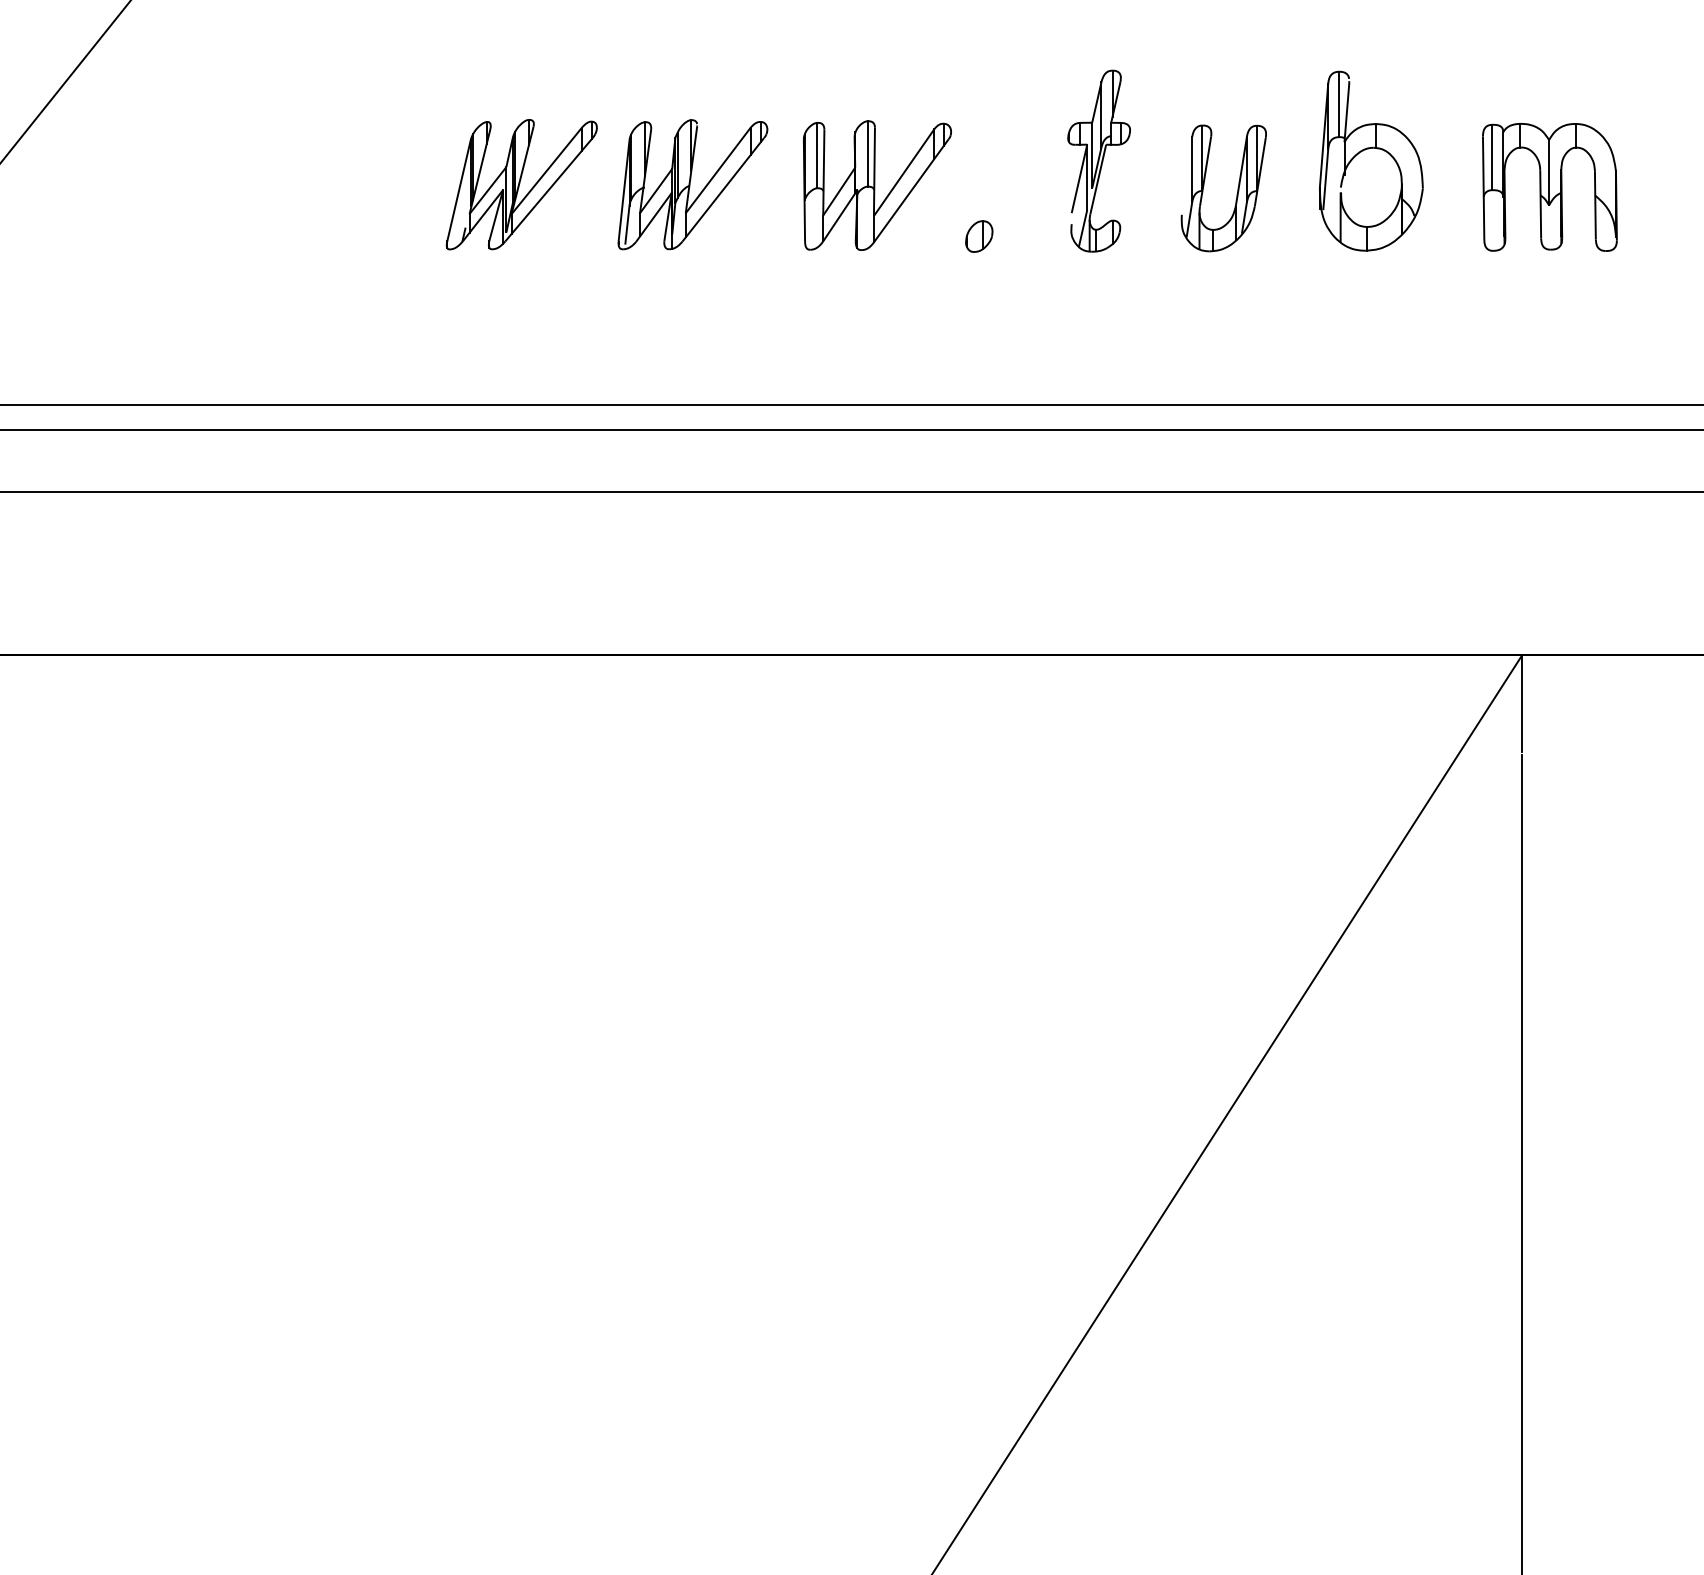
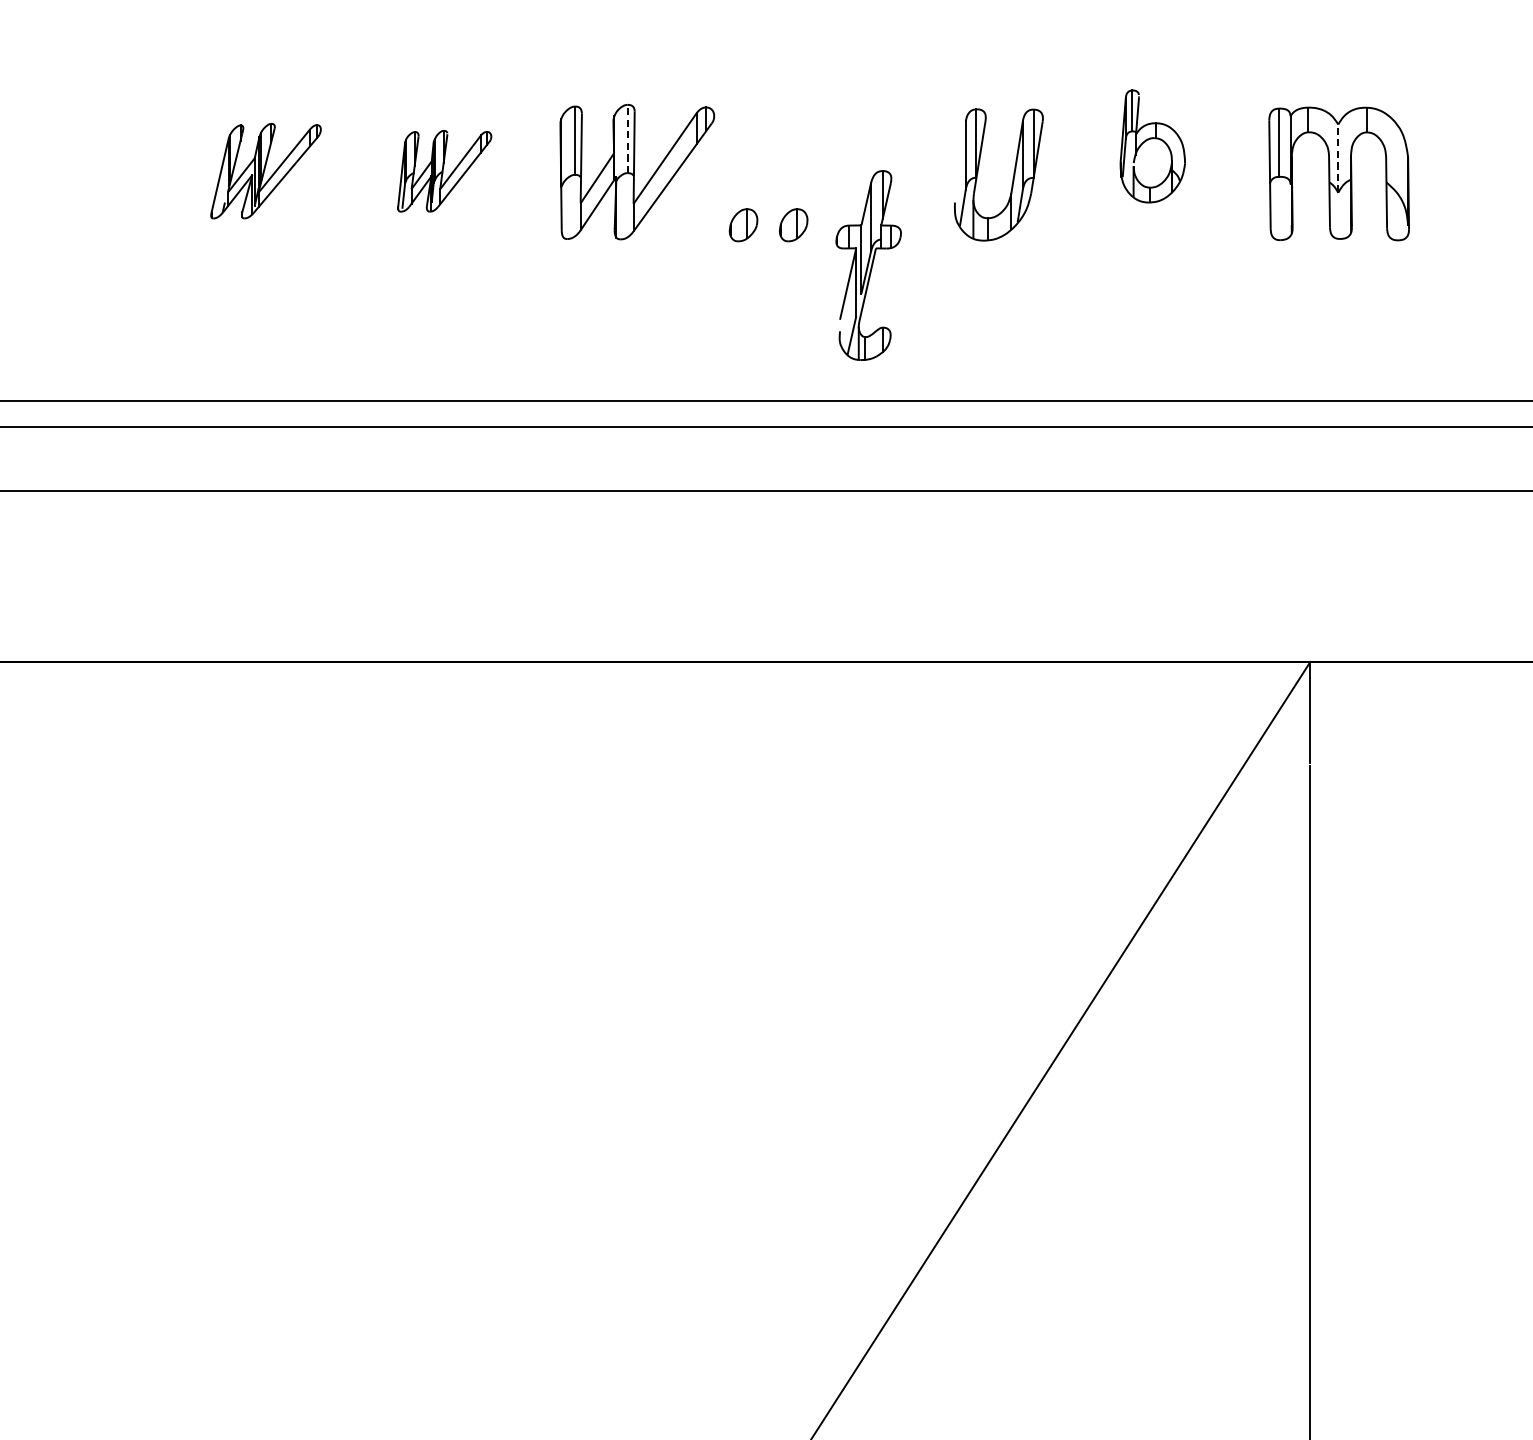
line: (868, 153) -> (627, 138), solid -> dashed
part: (1098, 160) -> (867, 264), moved
part: (1371, 160) -> (1152, 145), size x0.6
line: (1549, 172) -> (1338, 158), solid -> dashed
part: (521, 184) -> (265, 170), size x0.7
part: (692, 184) -> (444, 170), size x0.6
part: (1027, 236) -> (793, 225), added

